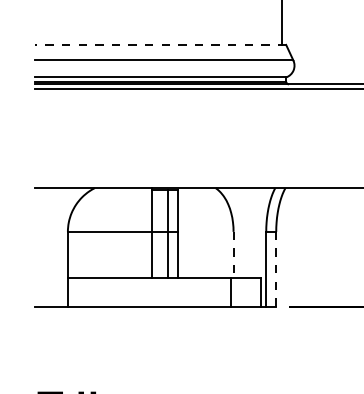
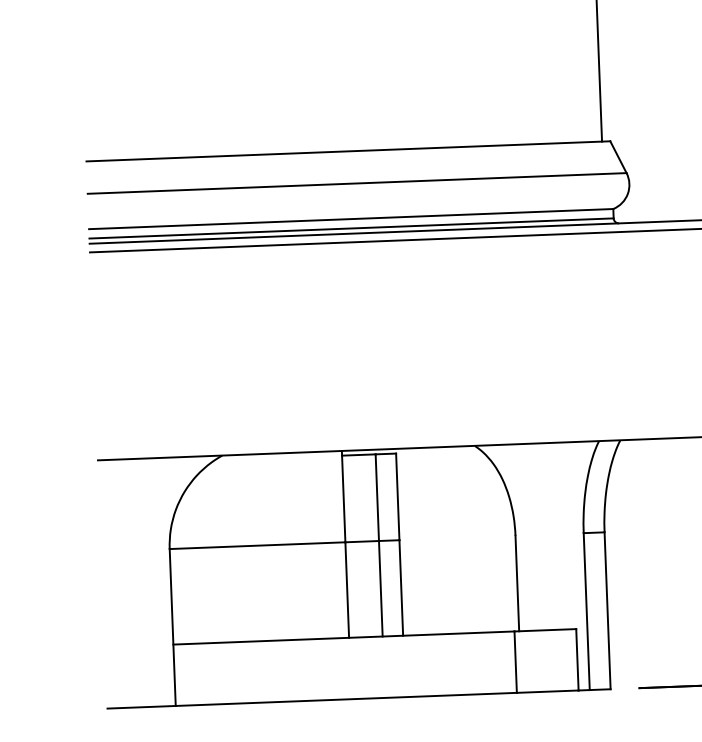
line: (160, 44) -> (347, 150), dashed -> solid
line: (233, 254) -> (517, 582), dashed -> solid
line: (276, 269) -> (608, 610), dashed -> solid

